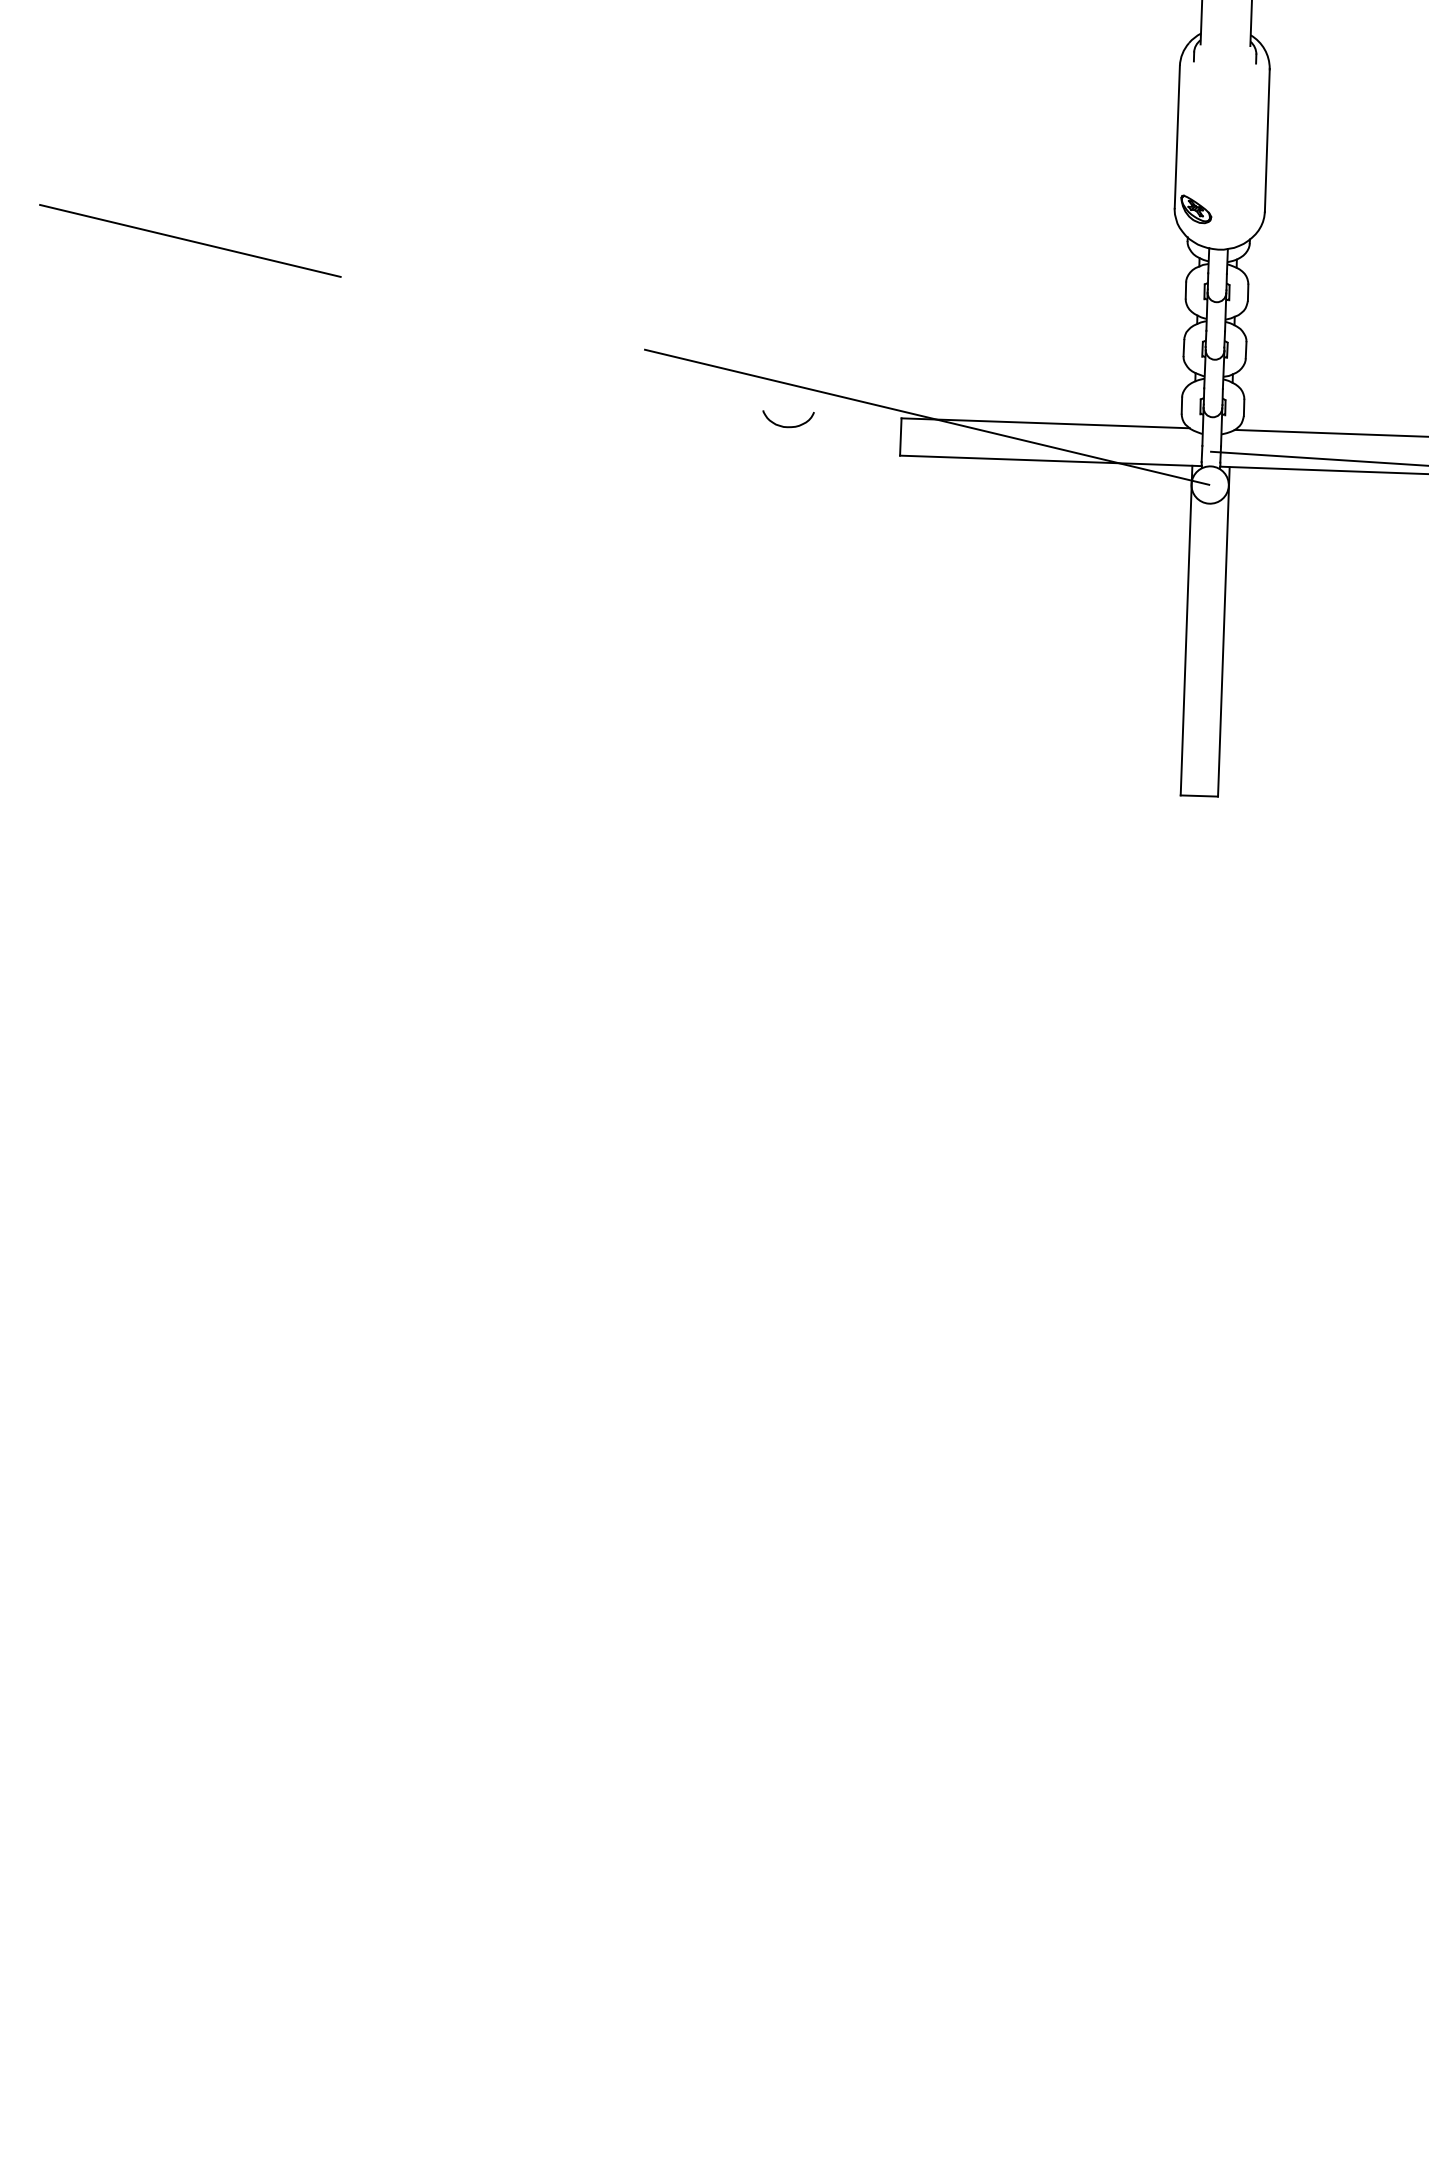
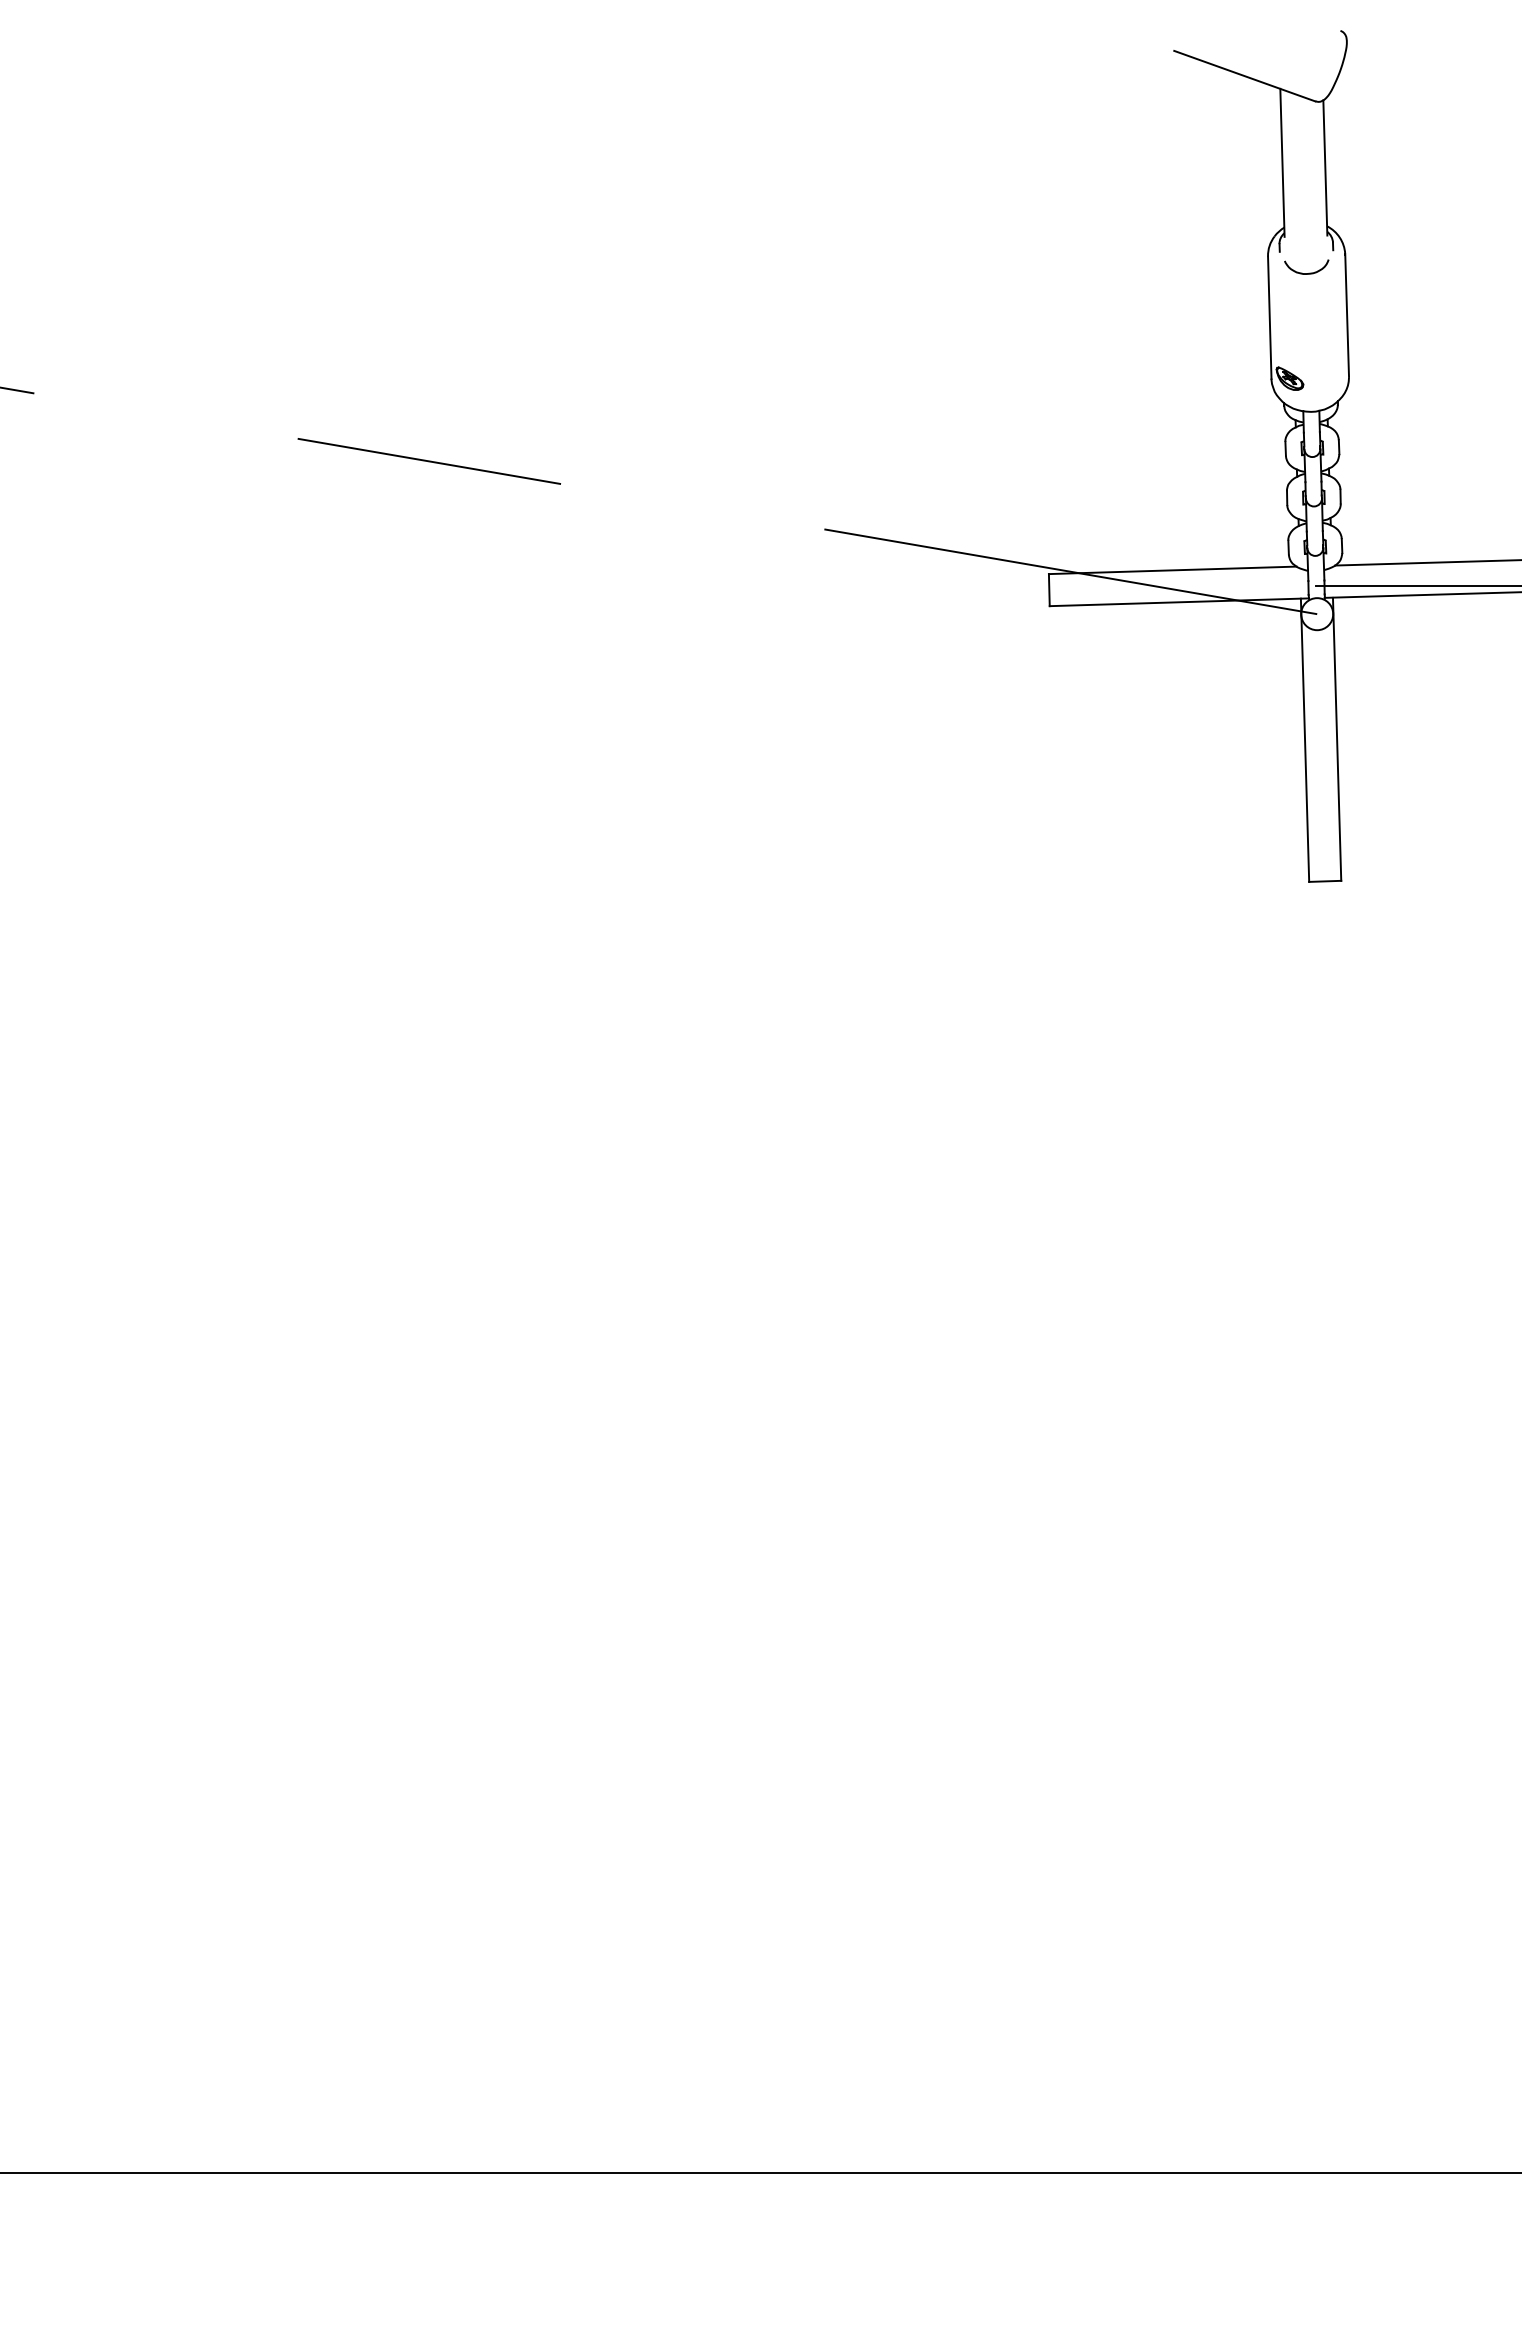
curve: (790, 425) -> (1309, 272), moved

